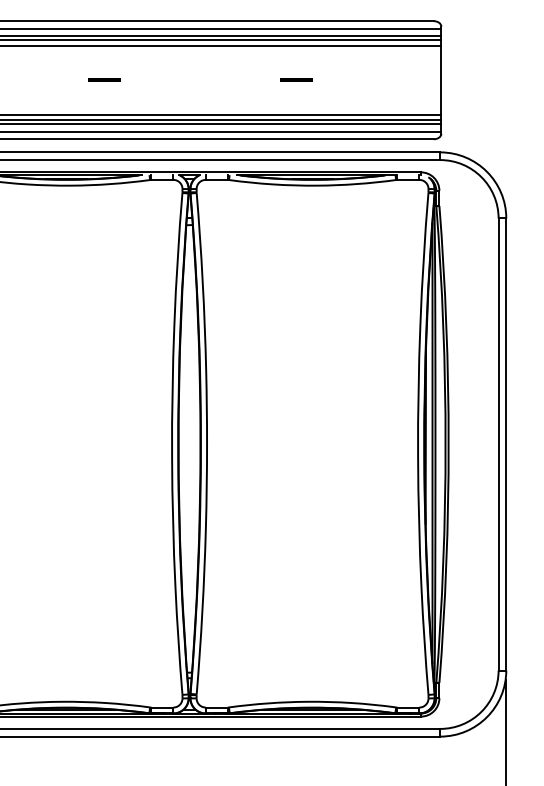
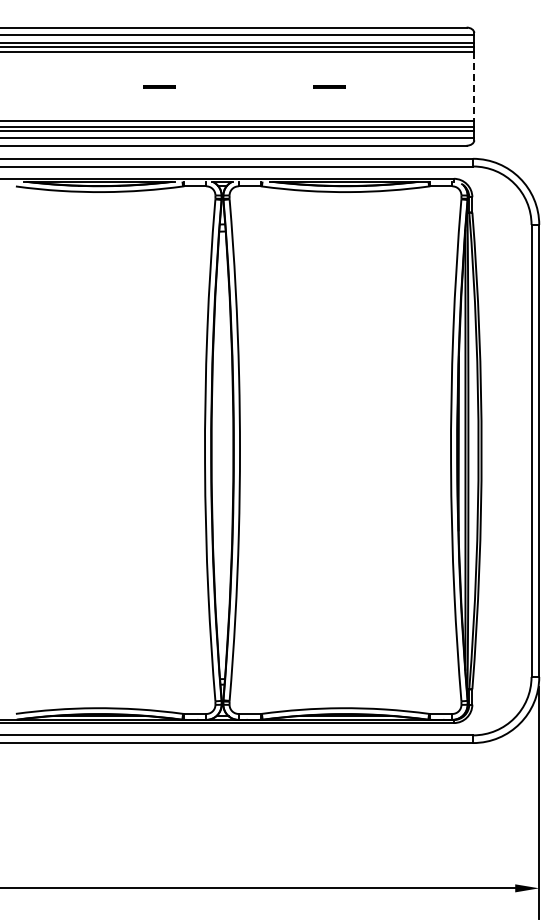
line: (104, 80) -> (159, 86), moved
line: (441, 80) -> (474, 86), solid -> dashed

